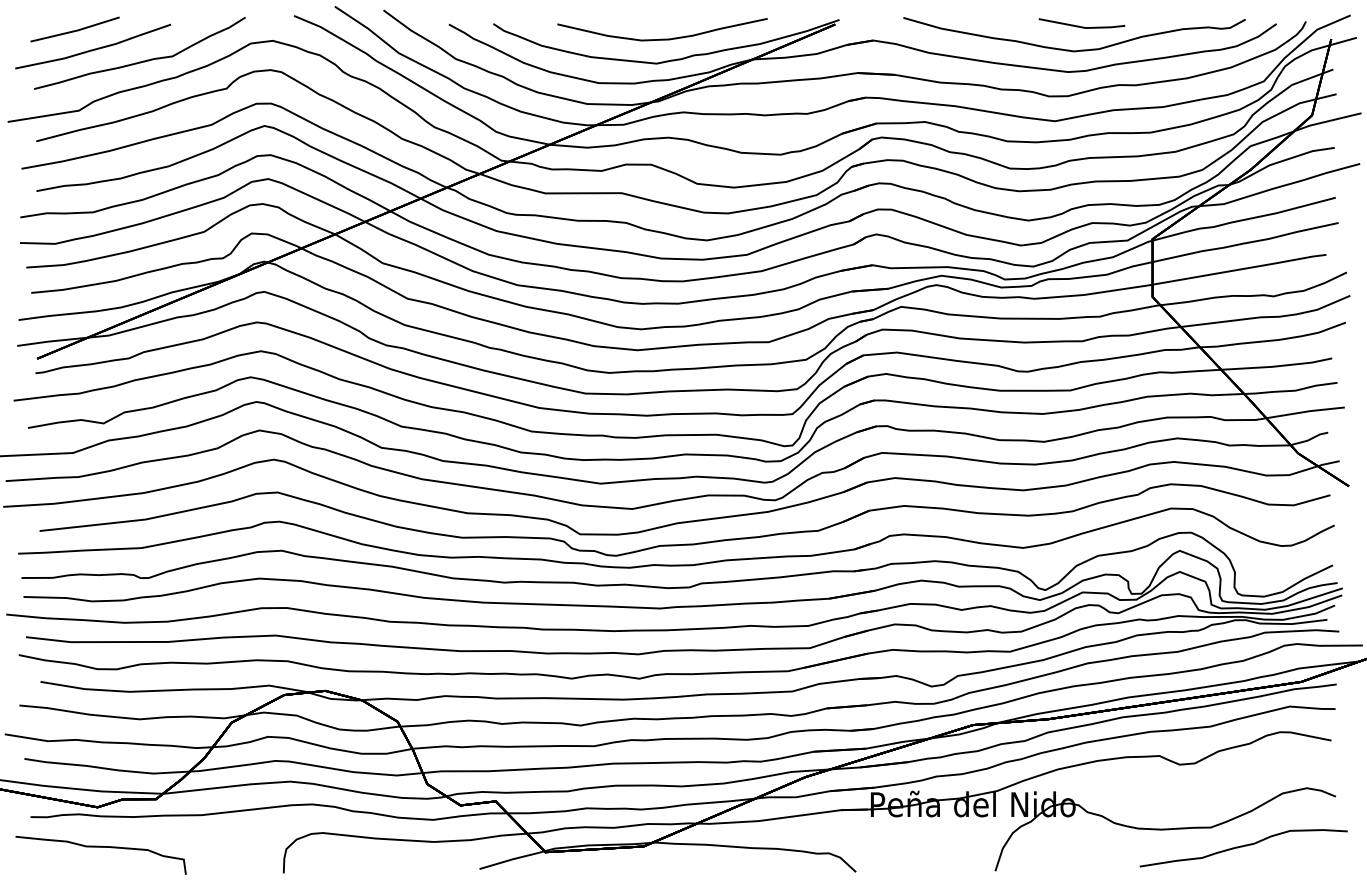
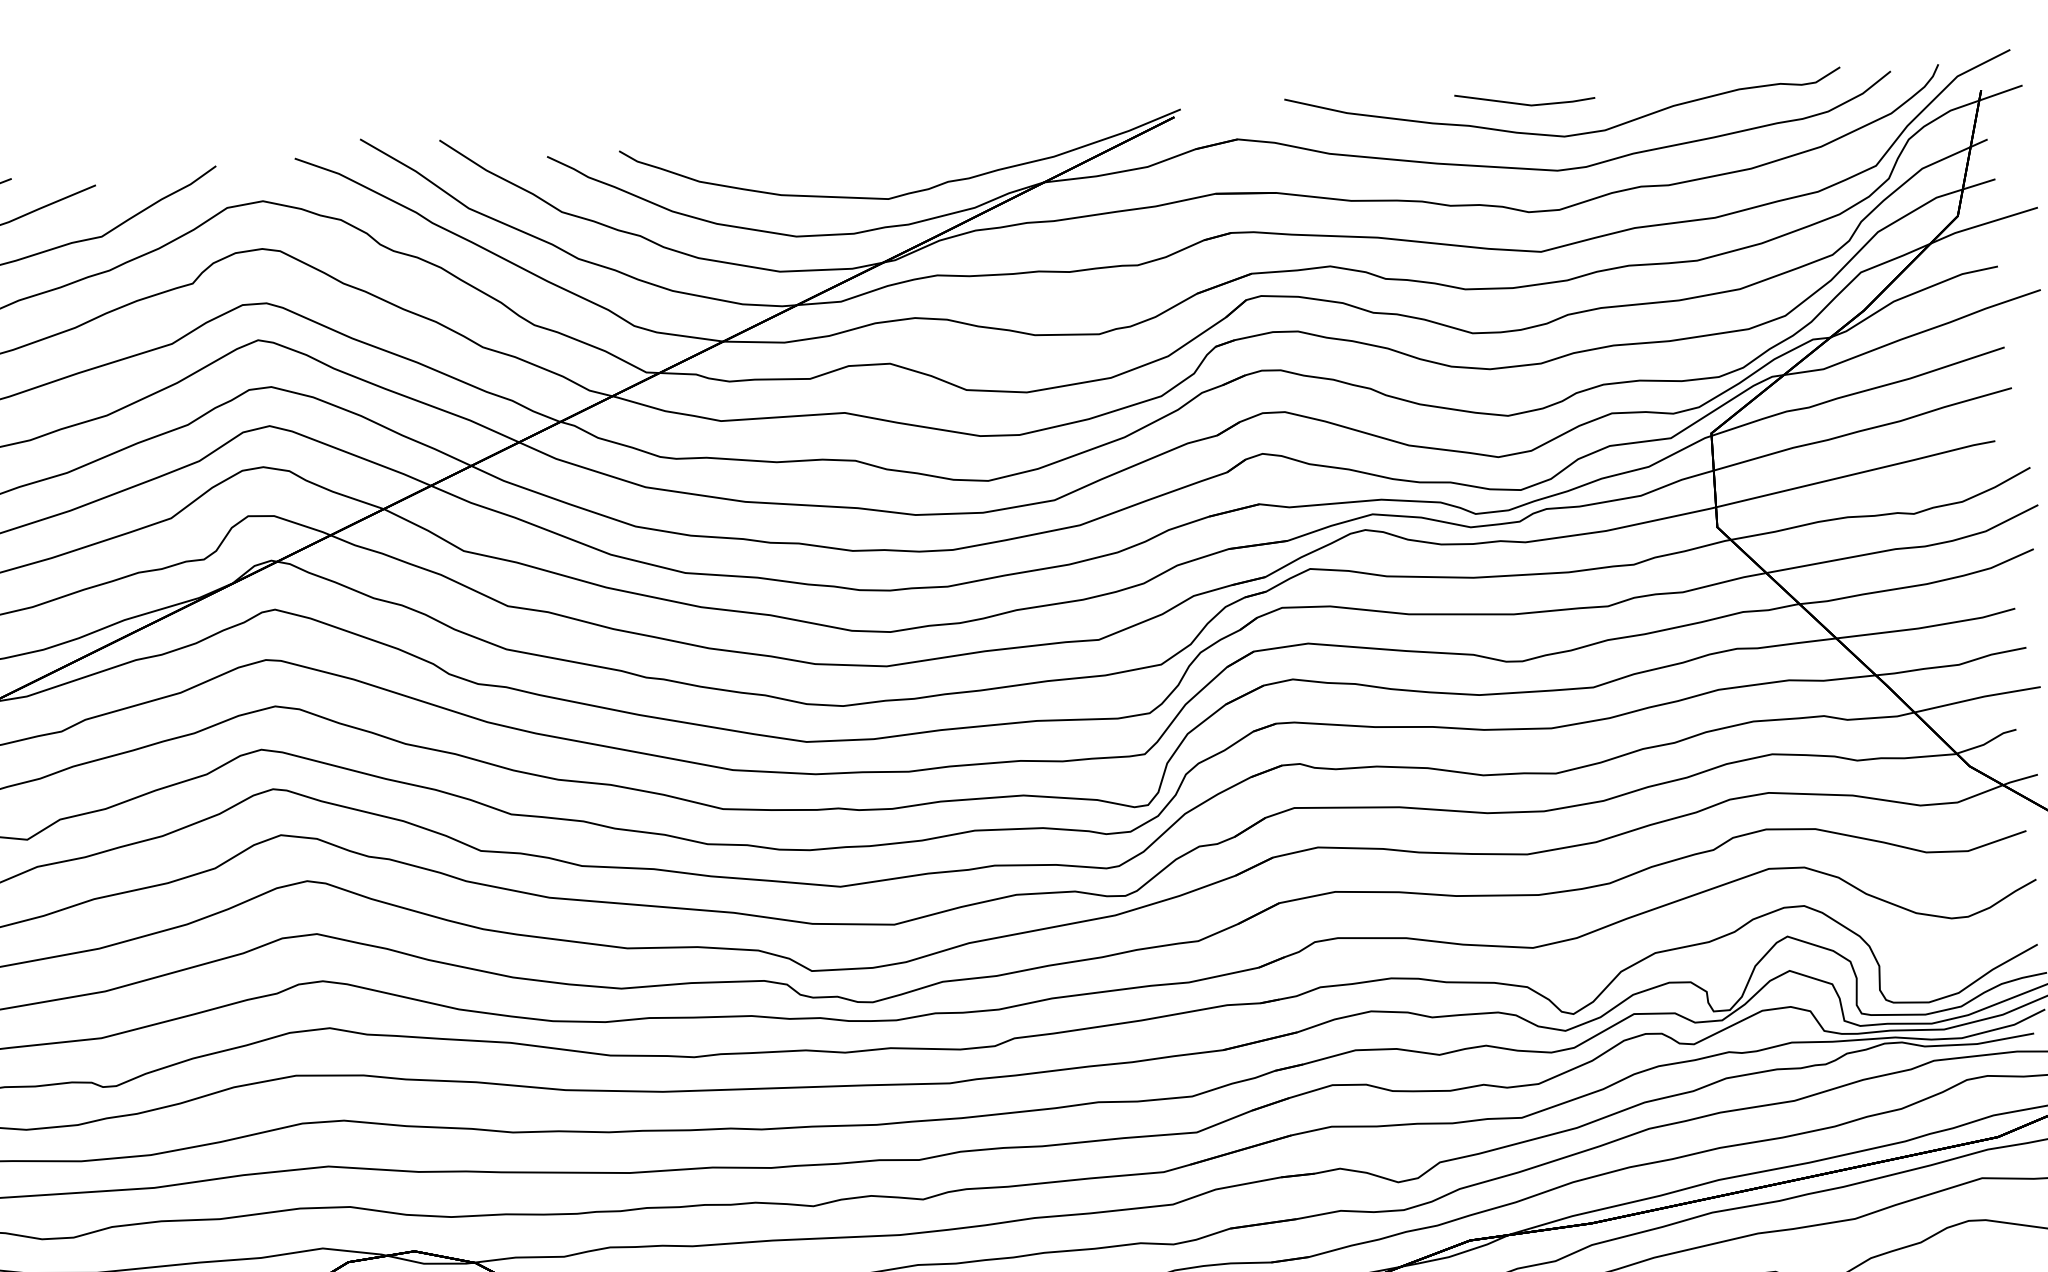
part: (1081, 23) -> (1524, 98), moved
part: (662, 38) -> (895, 157), removed

